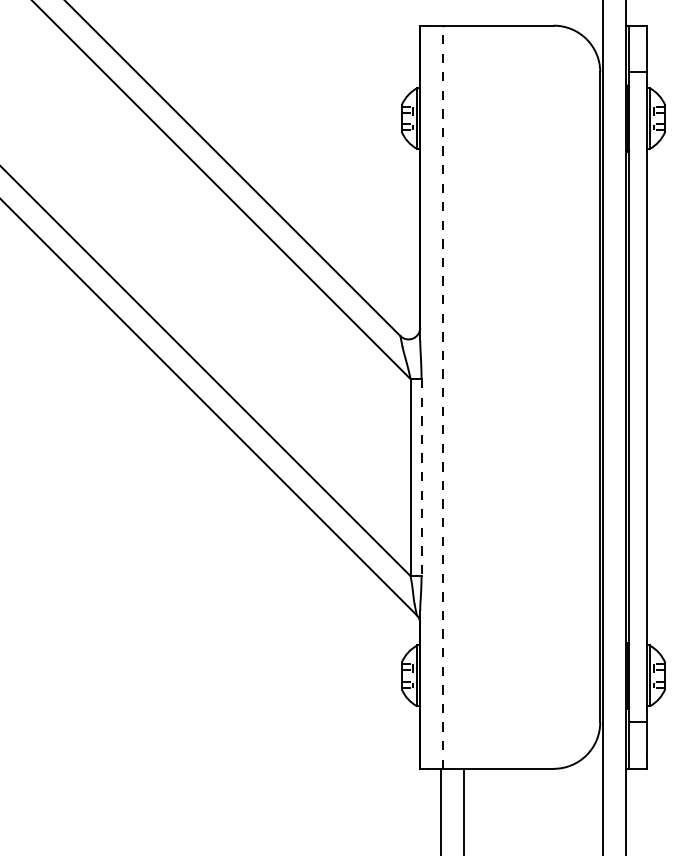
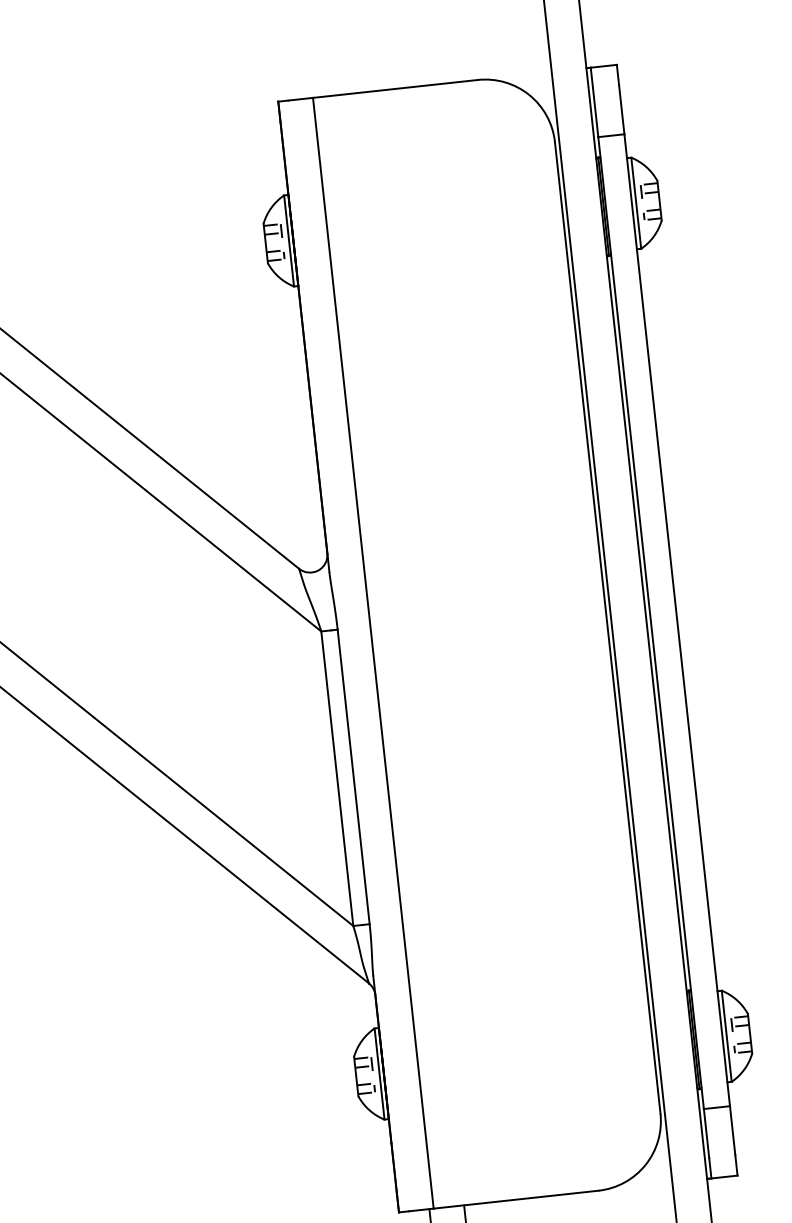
line: (443, 397) -> (373, 653), dashed -> solid
line: (421, 477) -> (353, 776), dashed -> solid

